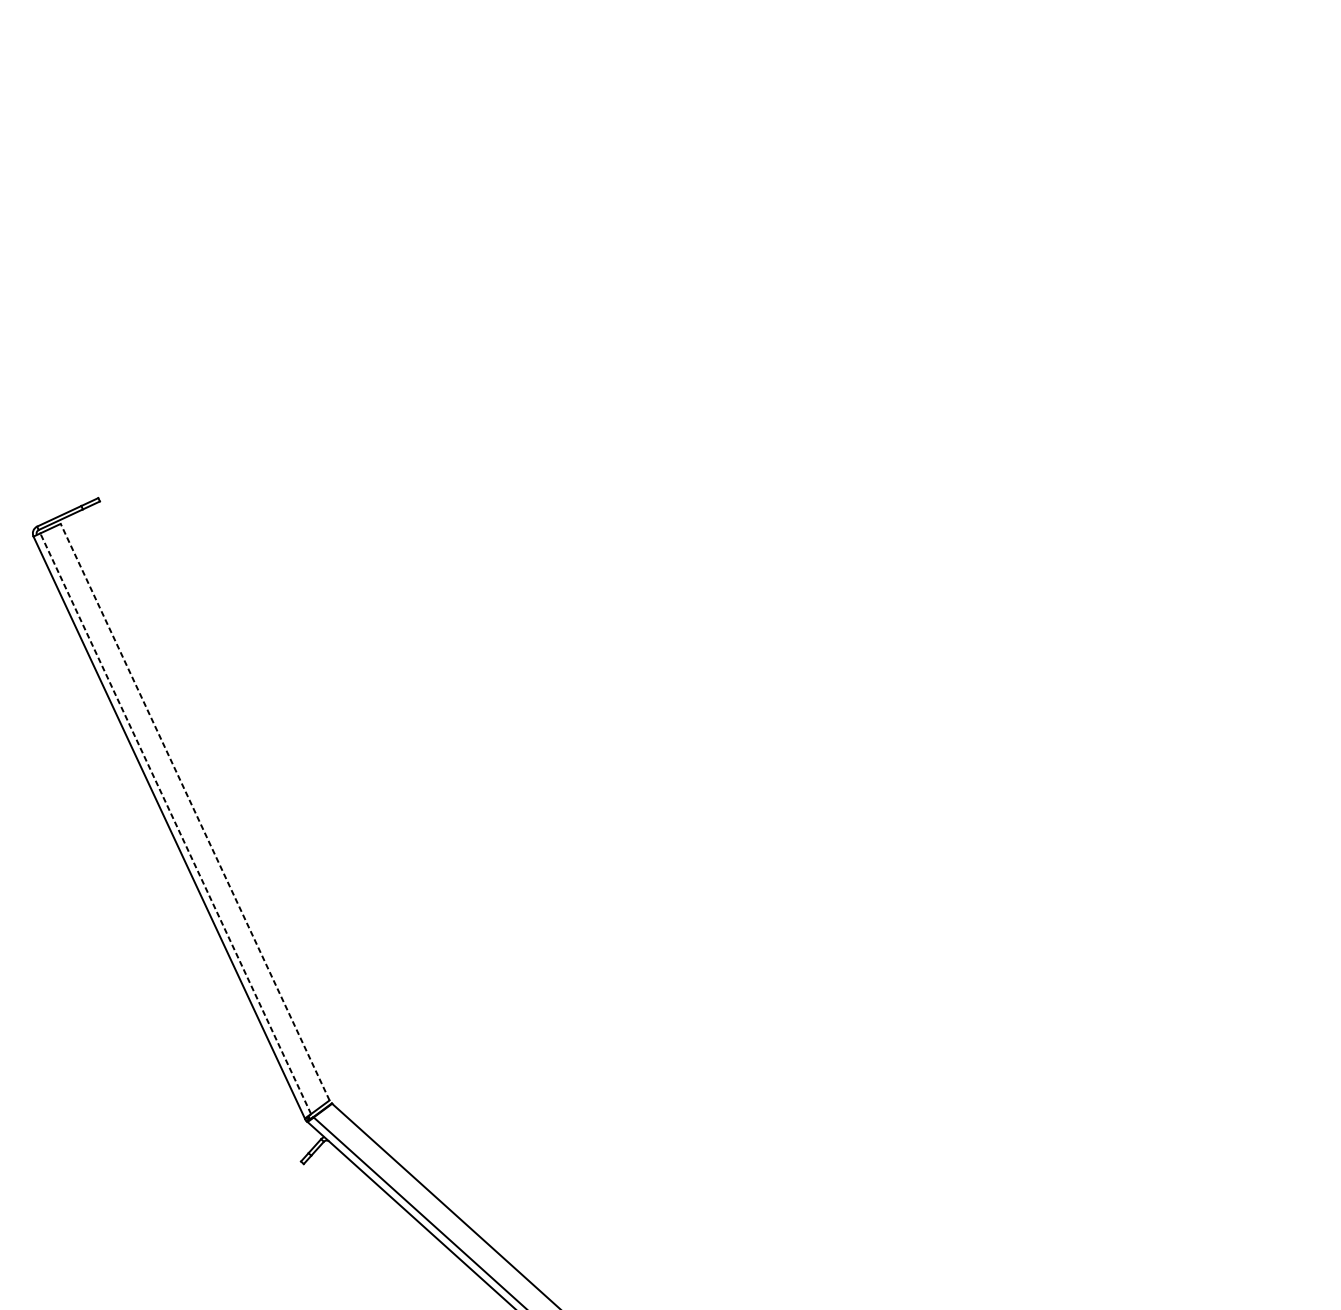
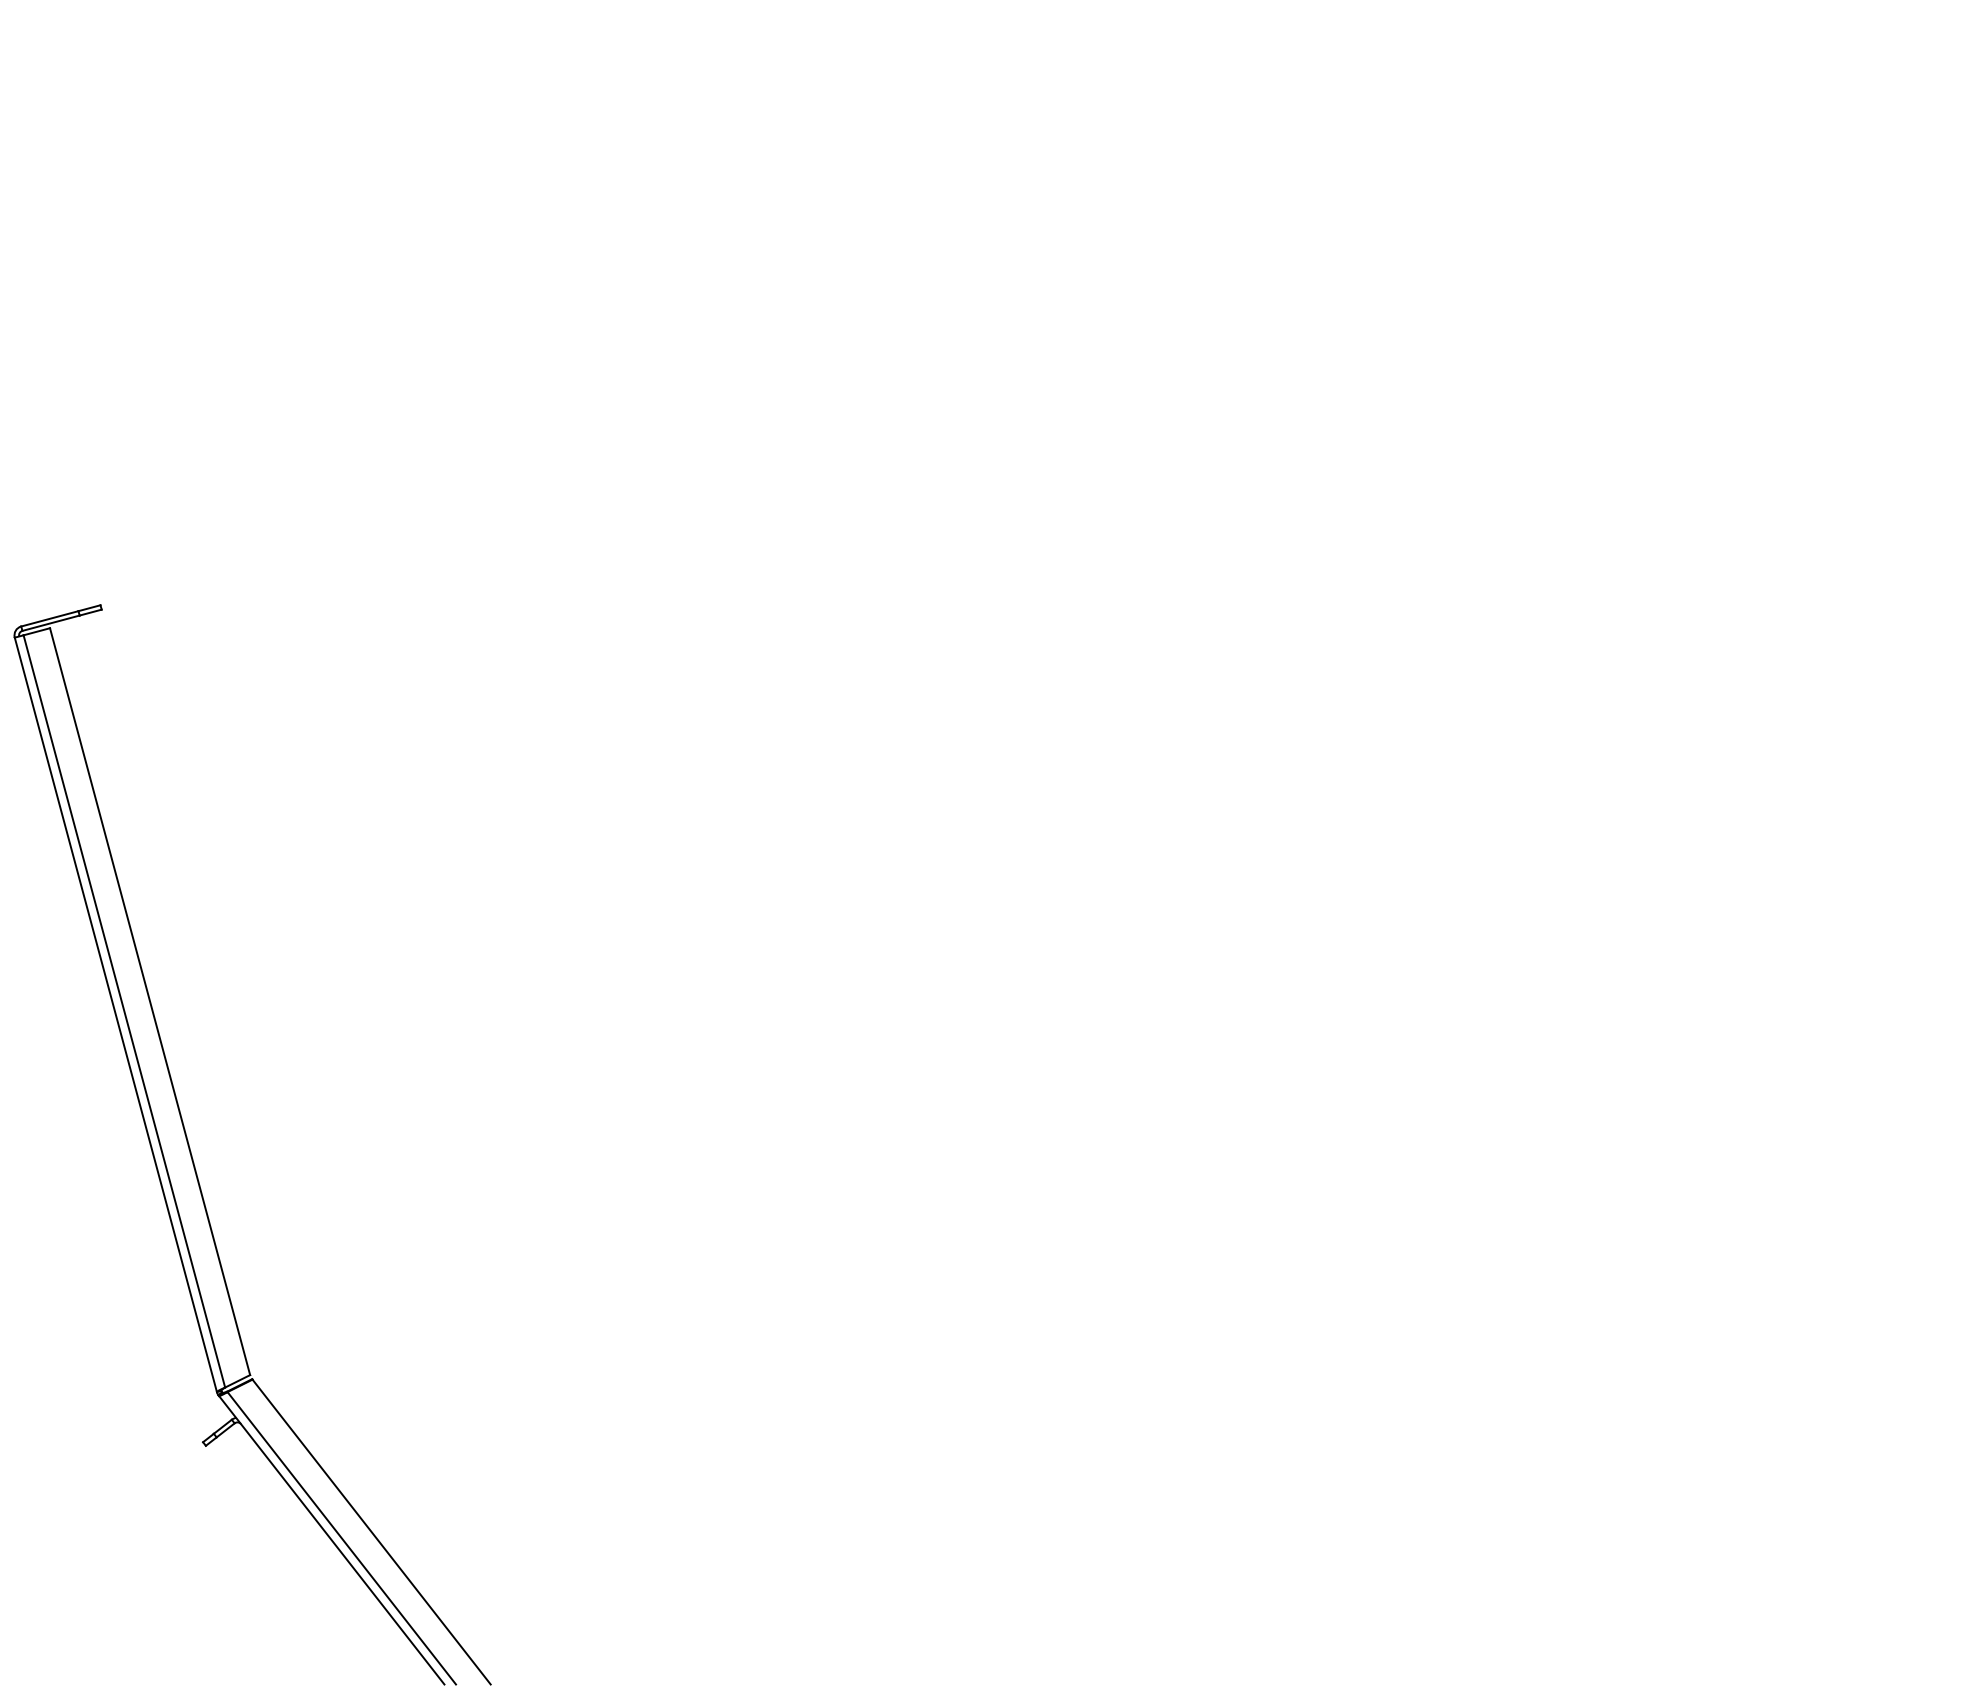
line: (195, 811) -> (150, 1001), dashed -> solid
line: (175, 822) -> (124, 1010), dashed -> solid

